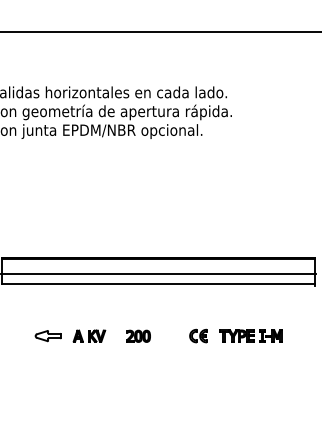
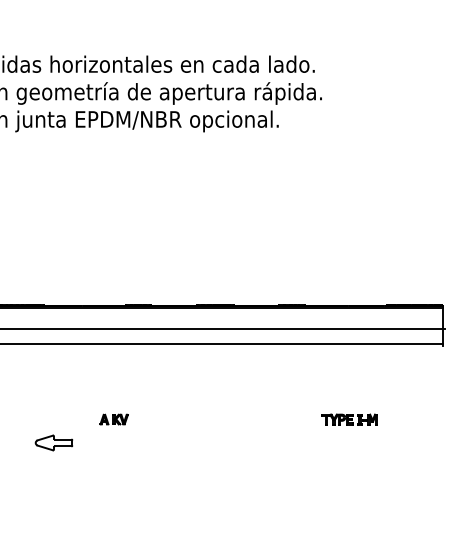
part: (89, 335) -> (114, 418), size x0.6
part: (138, 335) -> (185, 418), removed
part: (198, 335) -> (273, 418), removed
part: (250, 335) -> (349, 418), size x0.6
part: (47, 336) -> (52, 443), moved

